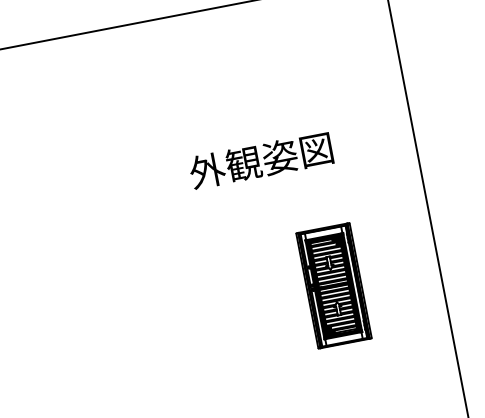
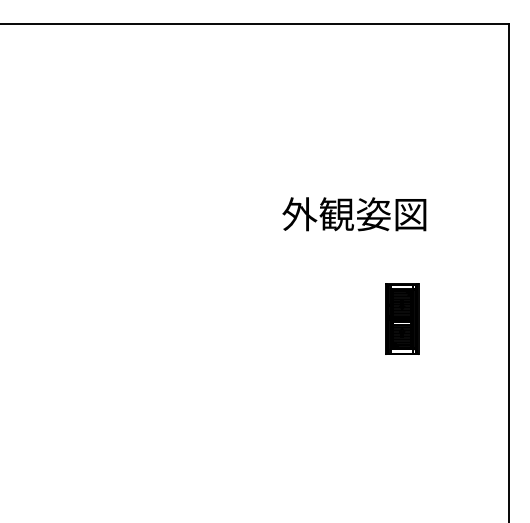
text: (261, 160) -> (354, 214), moved
part: (334, 285) -> (402, 318), size x0.6

